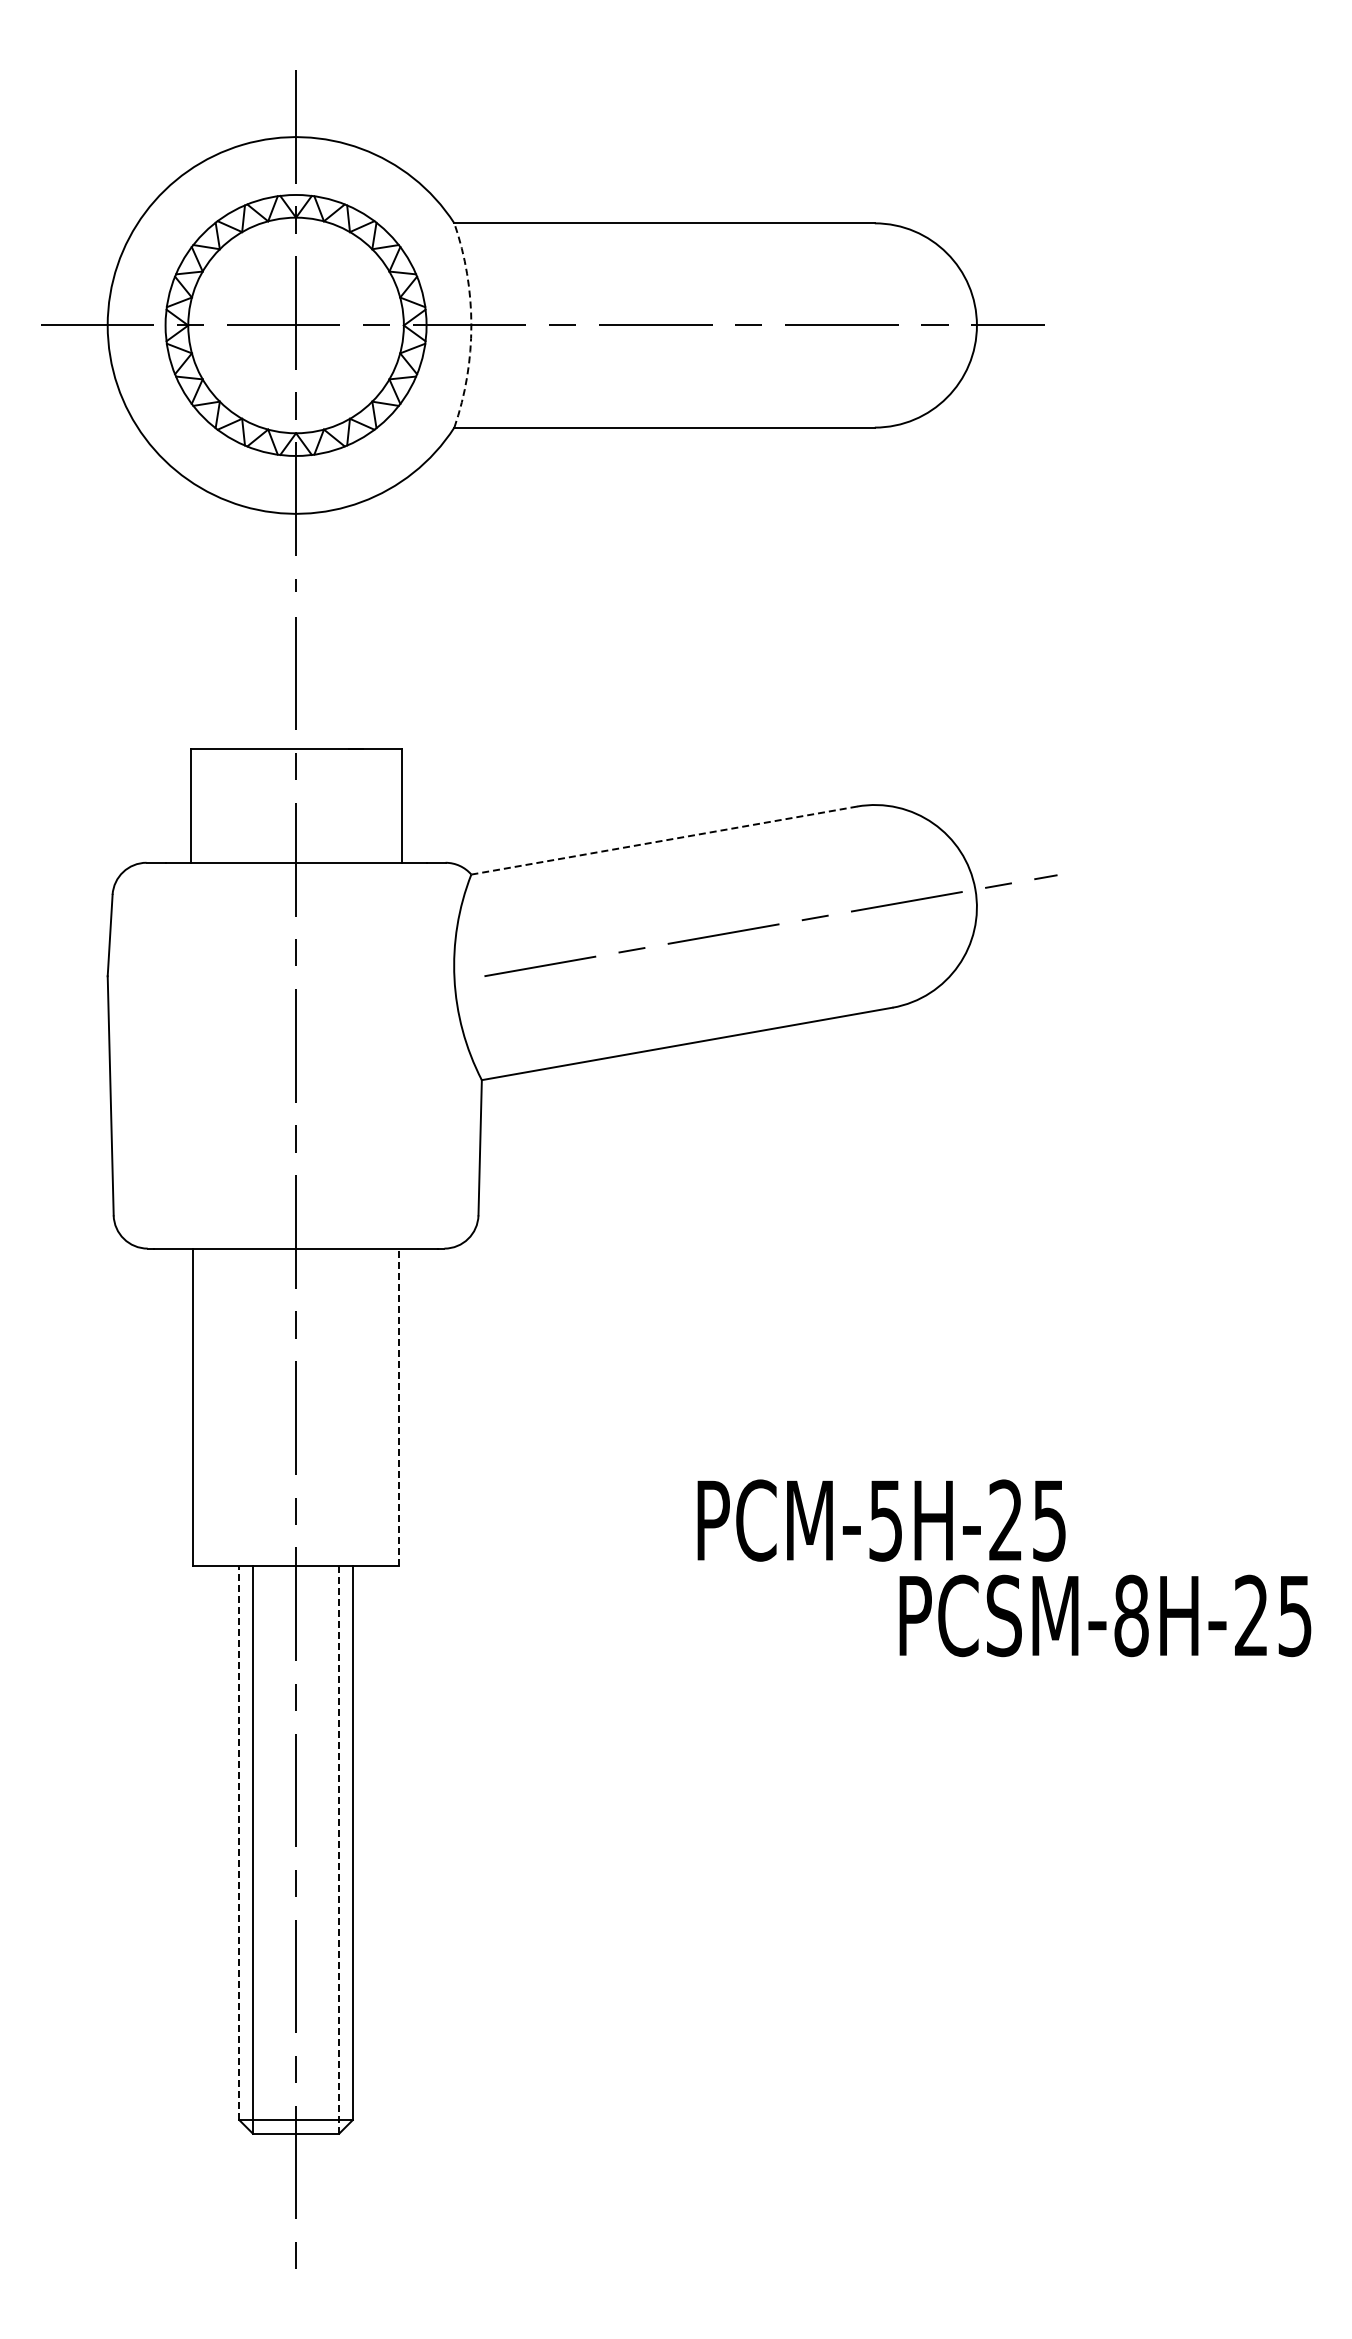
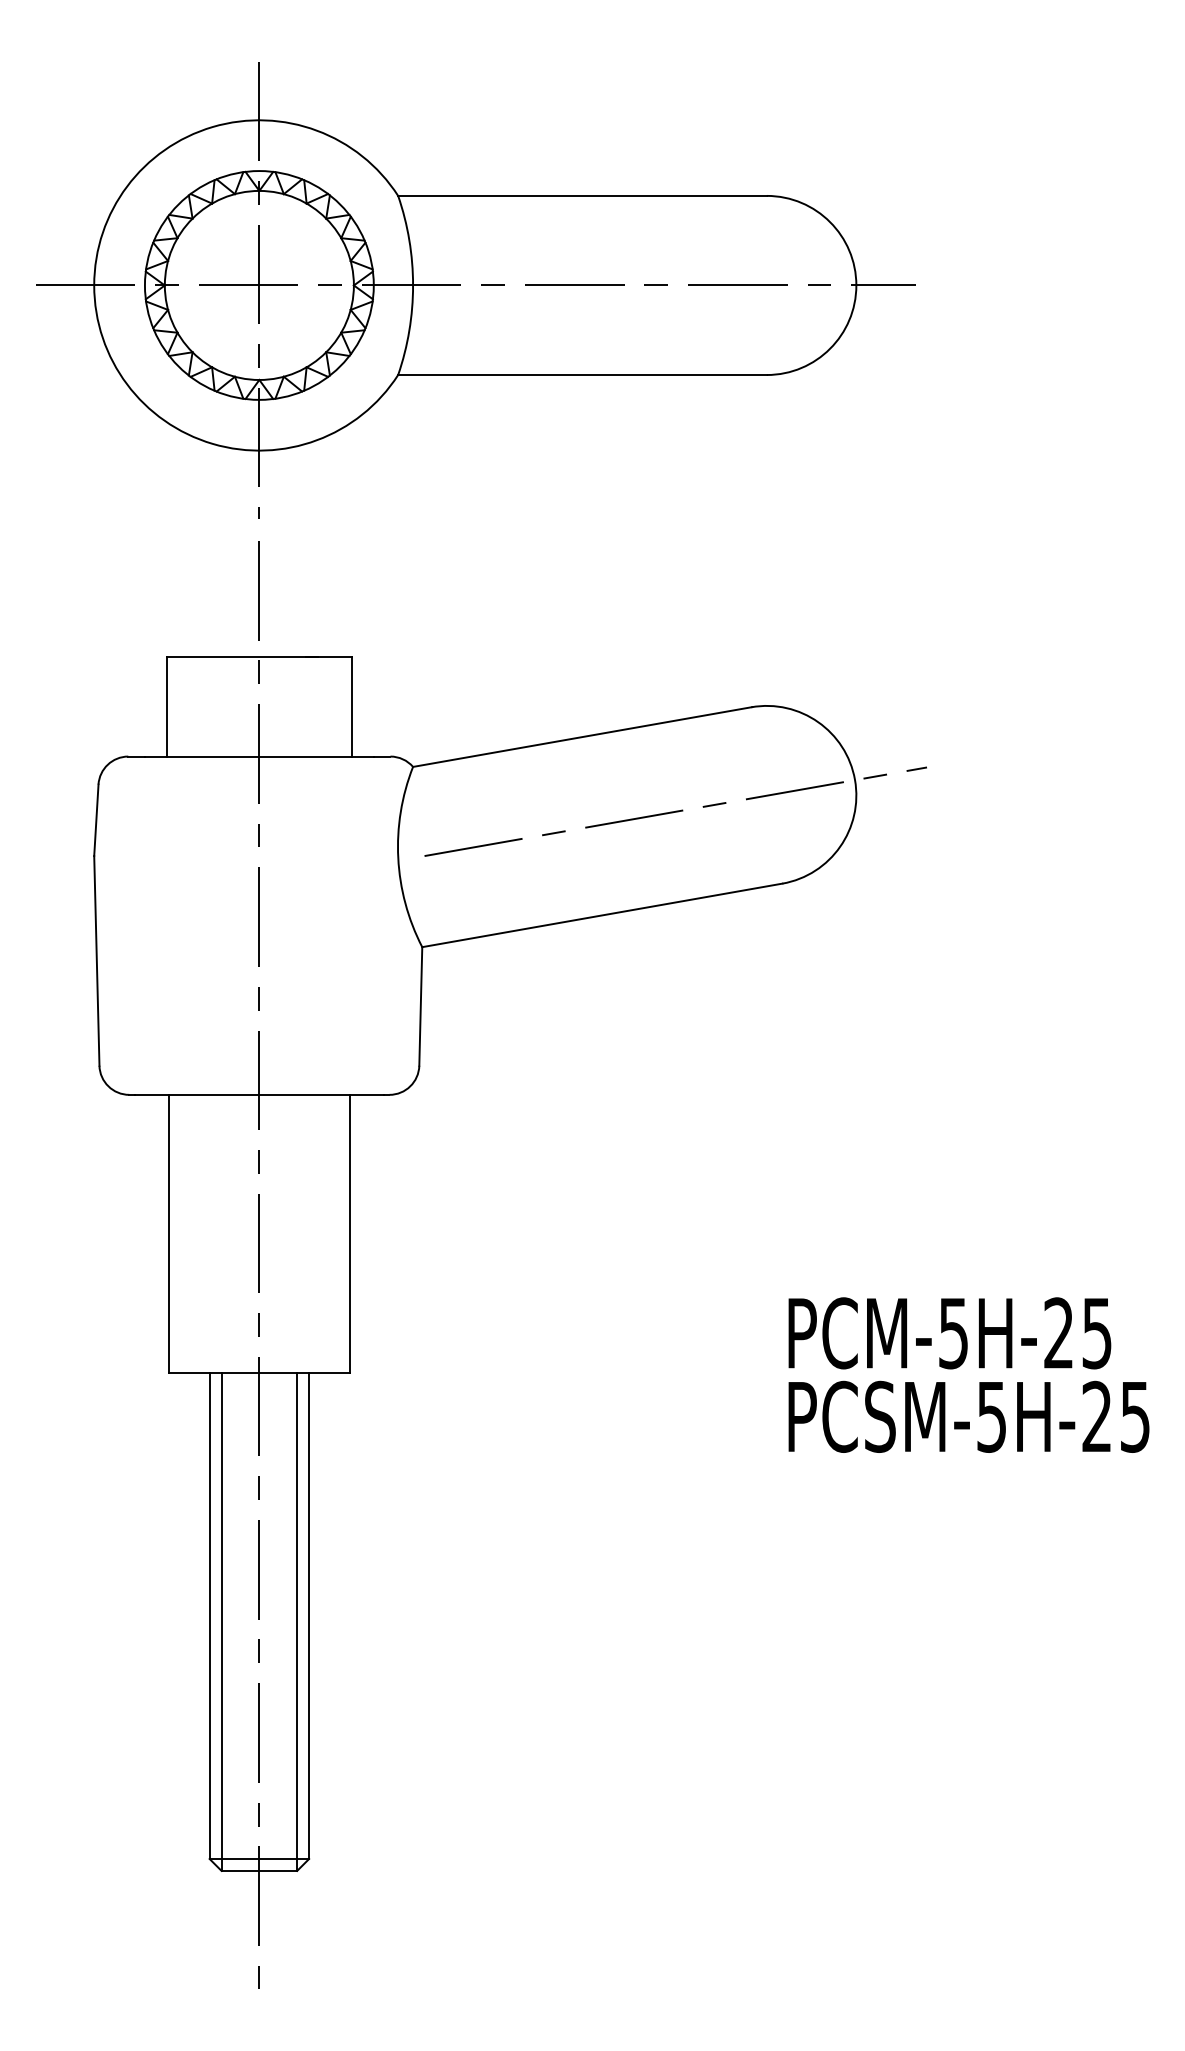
arc: (471, 325) -> (413, 285), dashed -> solid
line: (665, 840) -> (583, 737), dashed -> solid
line: (399, 1407) -> (350, 1234), dashed -> solid
text: (881, 1520) -> (949, 1333), moved
text: (1131, 1615) -> (991, 1416), PCSM-8H-25 -> PCSM-5H-25
line: (239, 1843) -> (209, 1616), dashed -> solid
line: (339, 1850) -> (297, 1622), dashed -> solid

